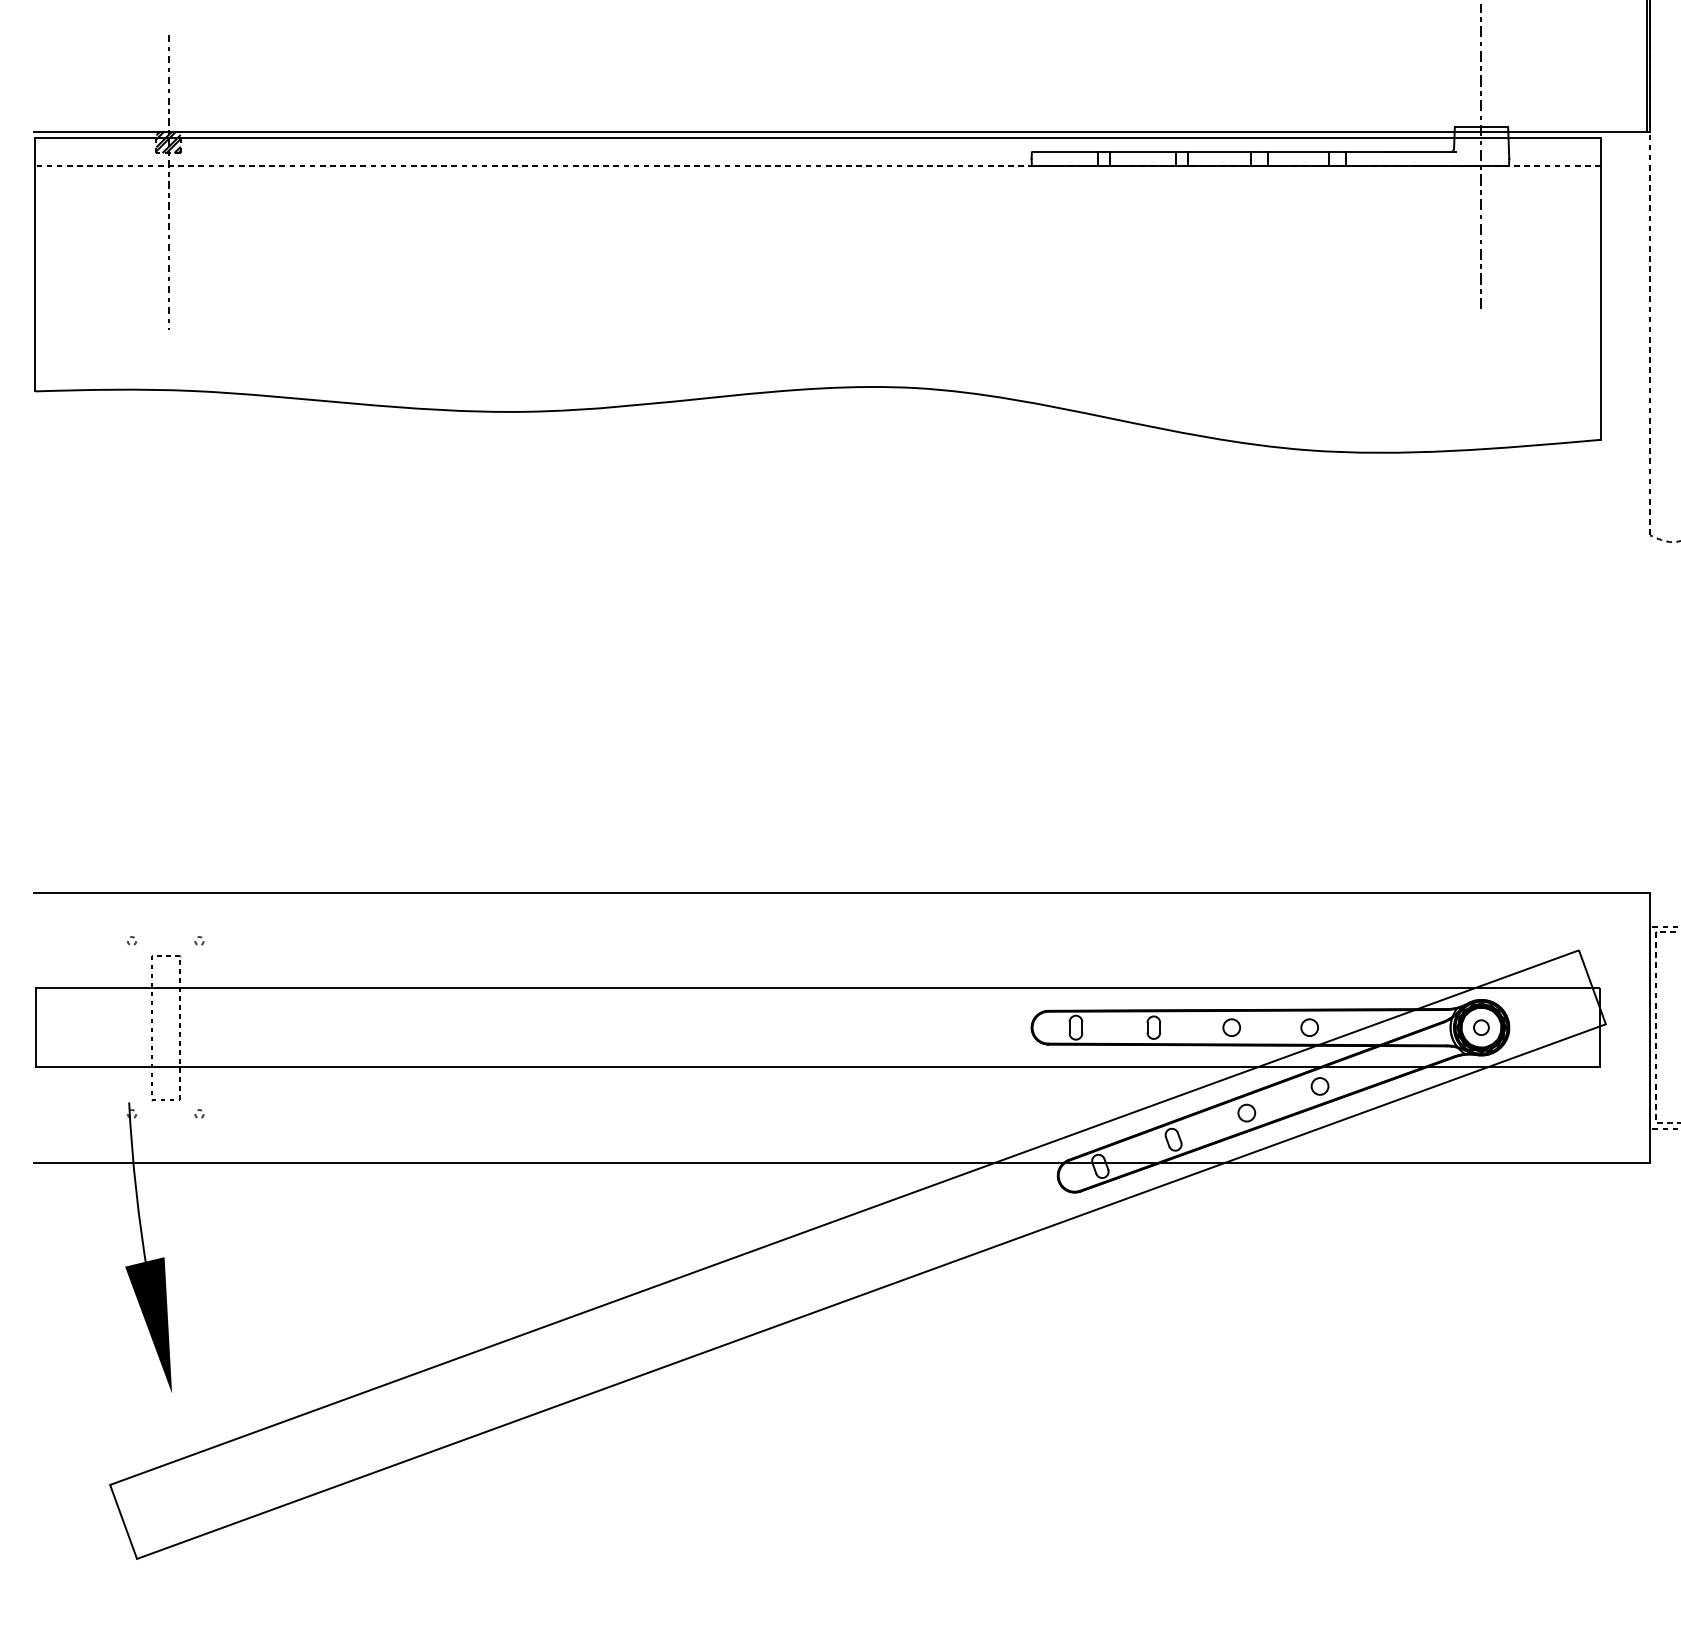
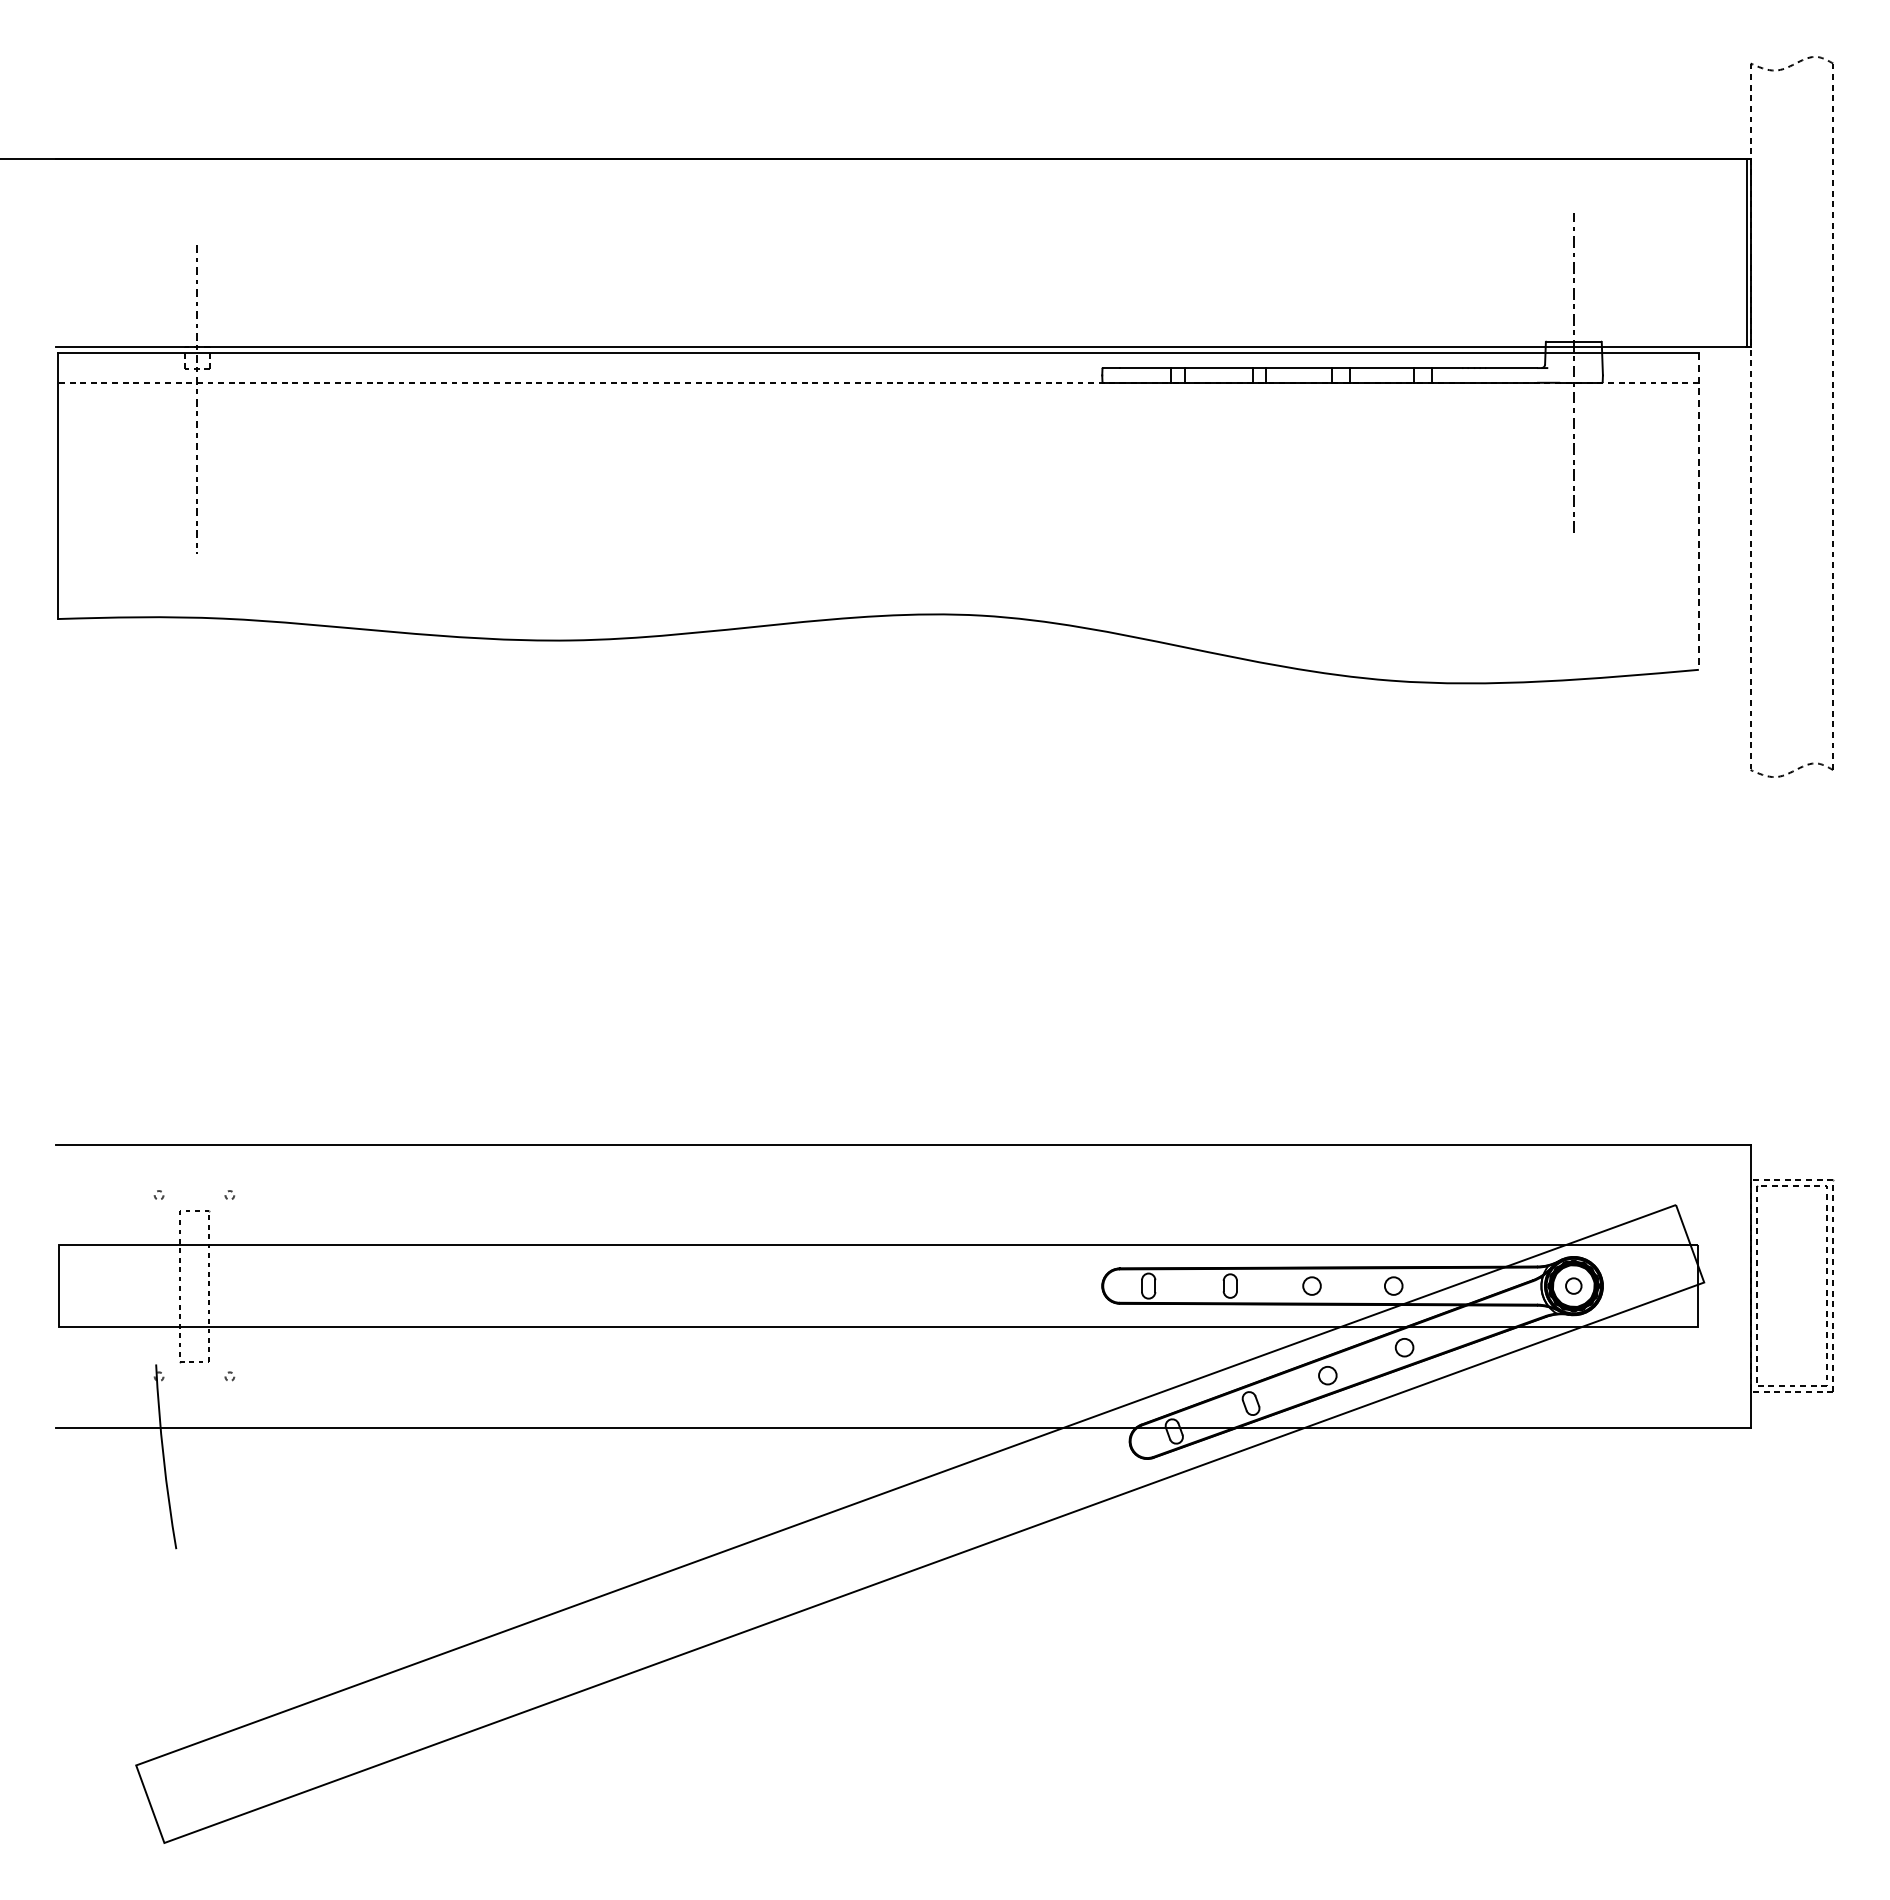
hatch: (168, 142) -> (197, 358), removed
line: (1600, 289) -> (1698, 512), solid -> dashed
fill: (148, 1324) -> (176, 1597), removed

